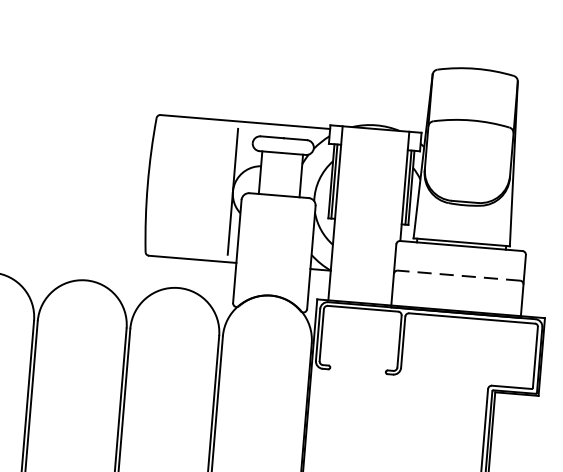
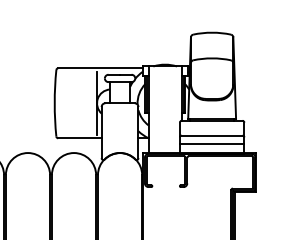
line: (457, 275) -> (211, 135), dashed -> solid
line: (456, 291) -> (211, 143), added

